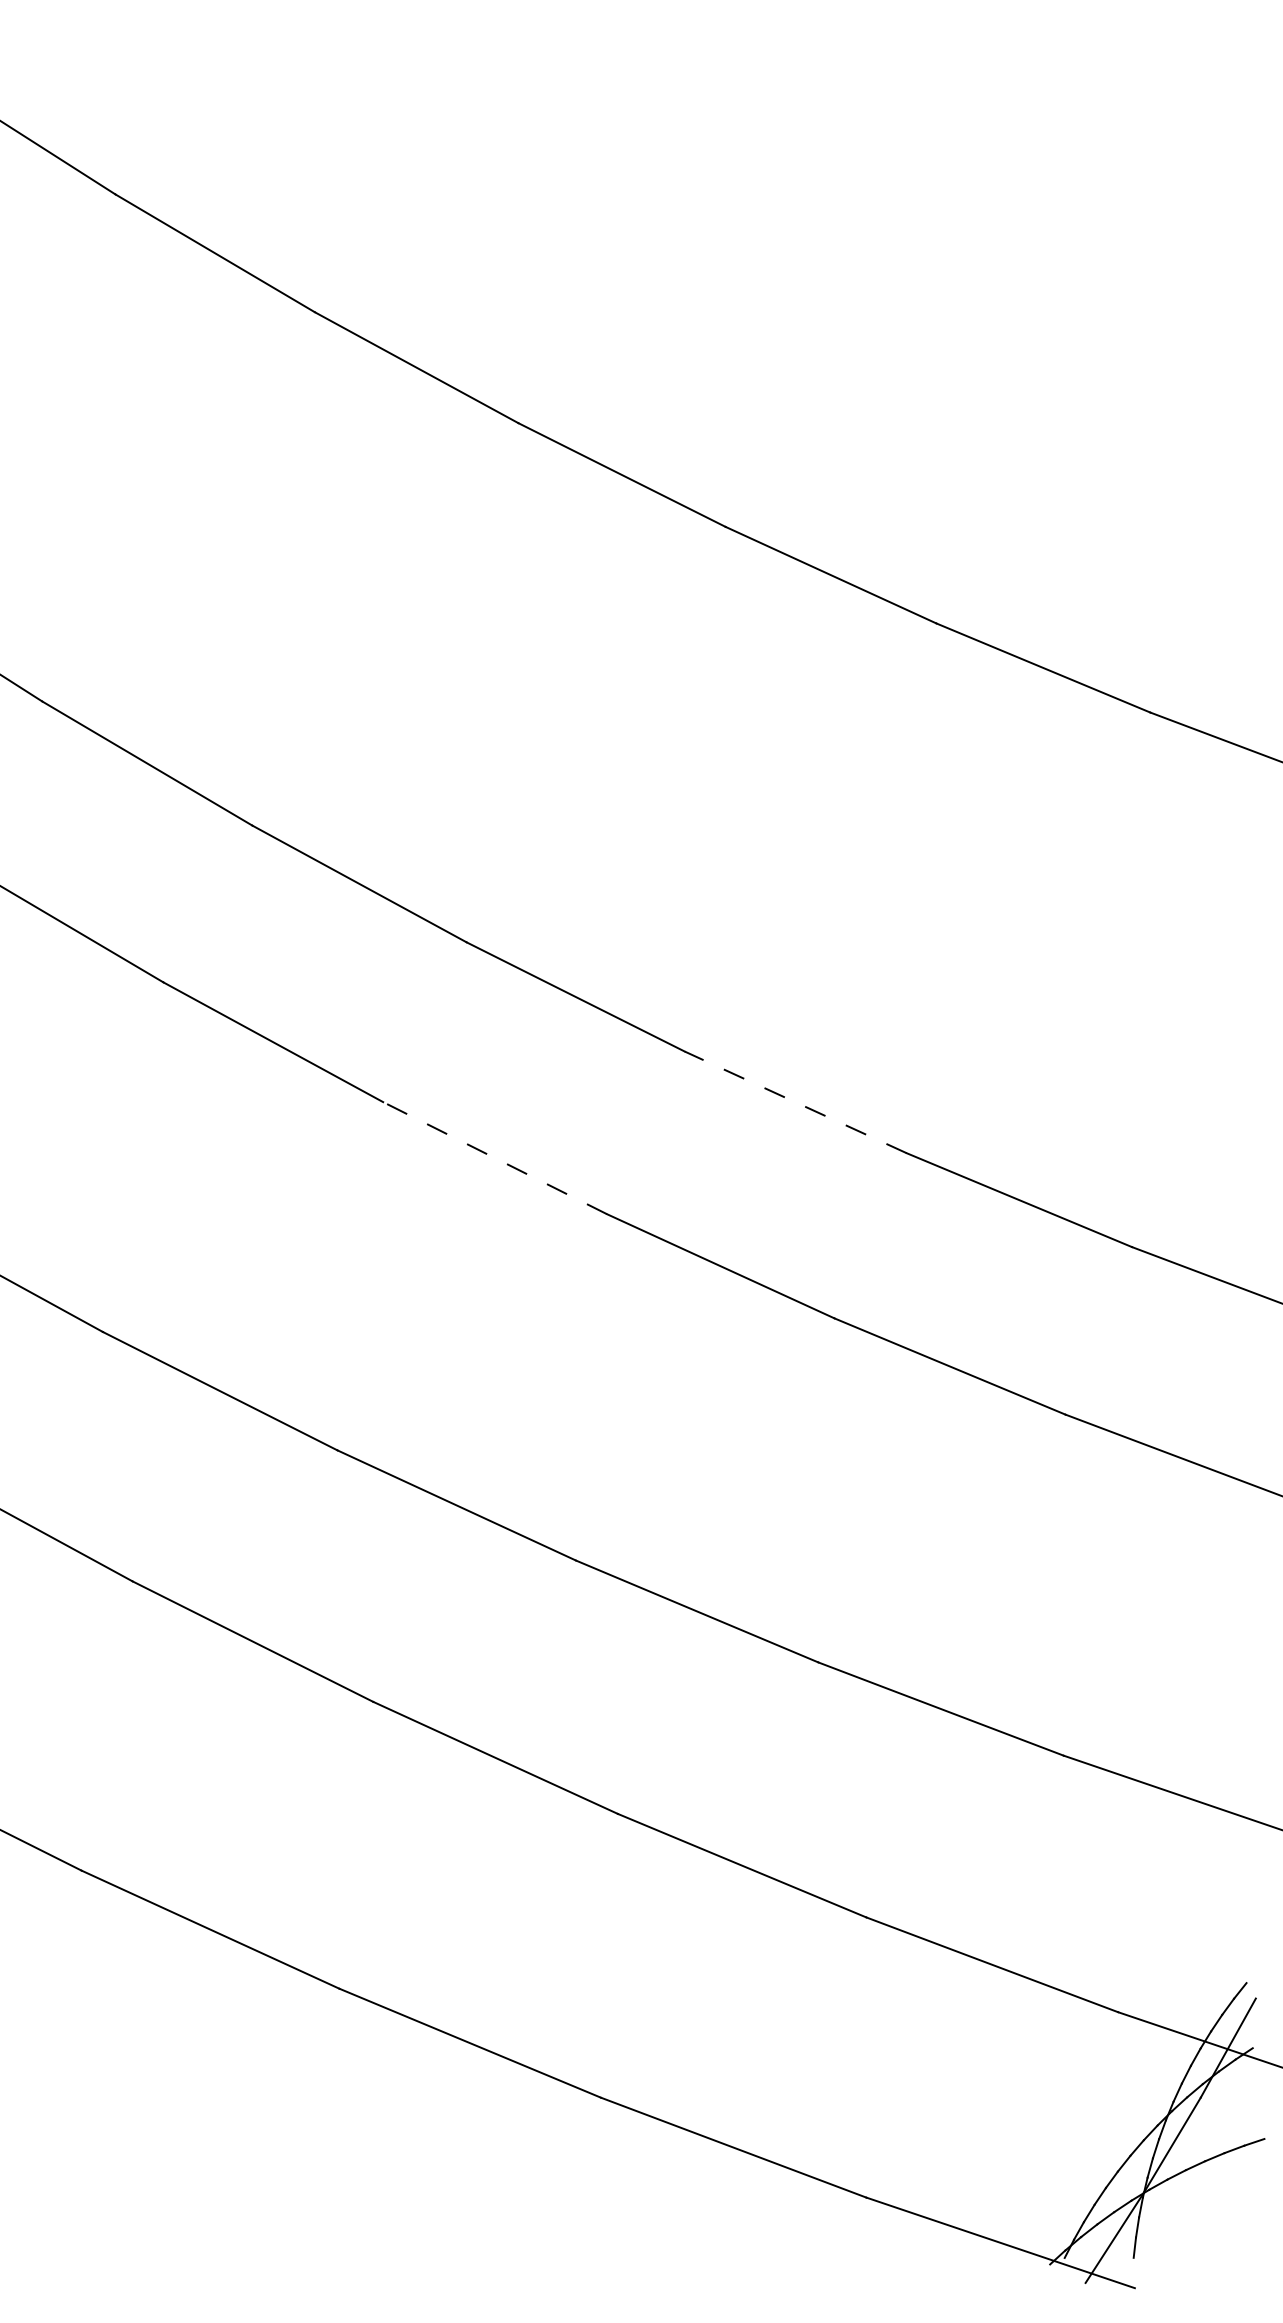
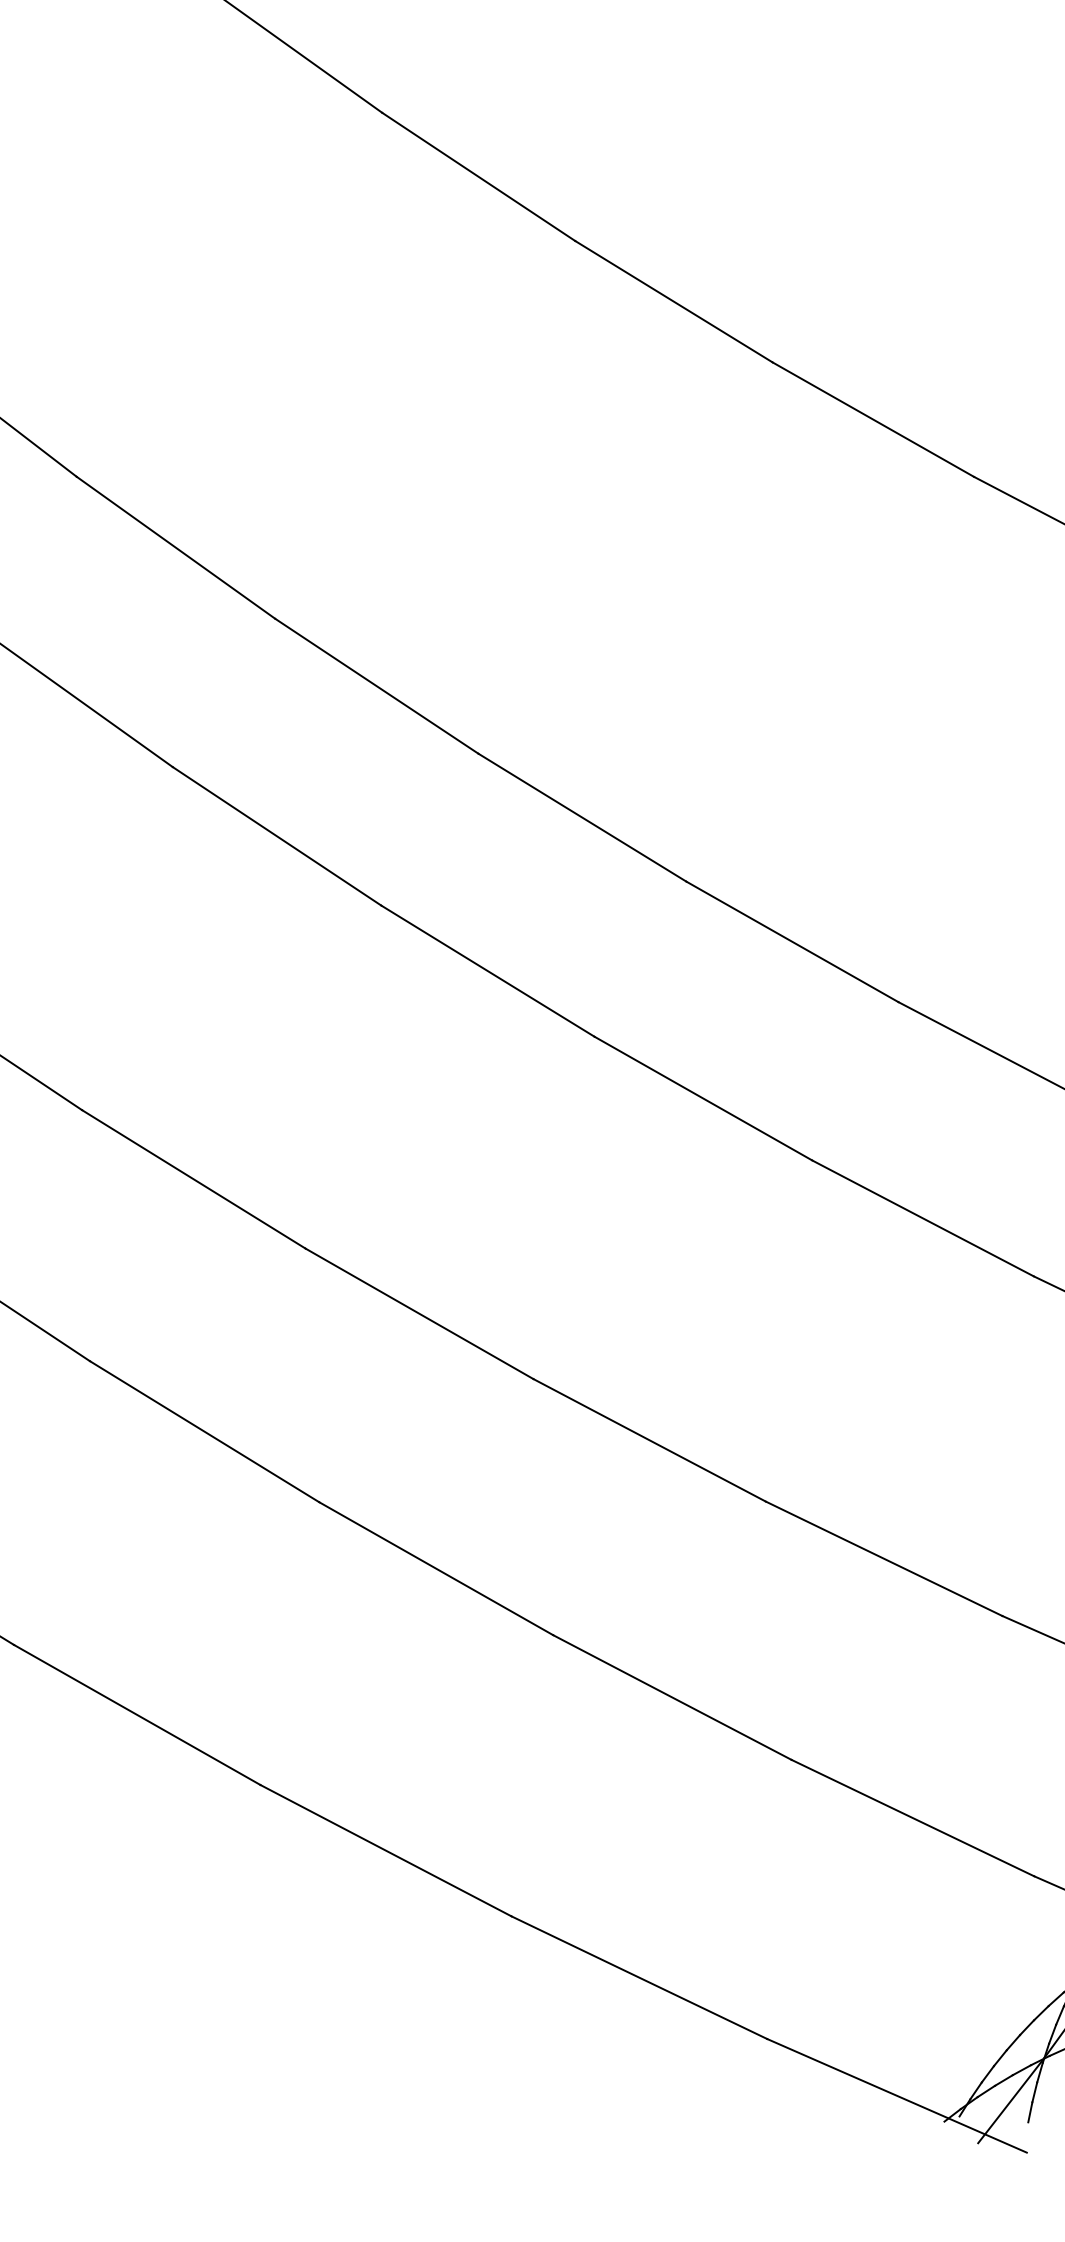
line: (795, 1102) -> (792, 941), dashed -> solid
line: (494, 1157) -> (487, 970), dashed -> solid

